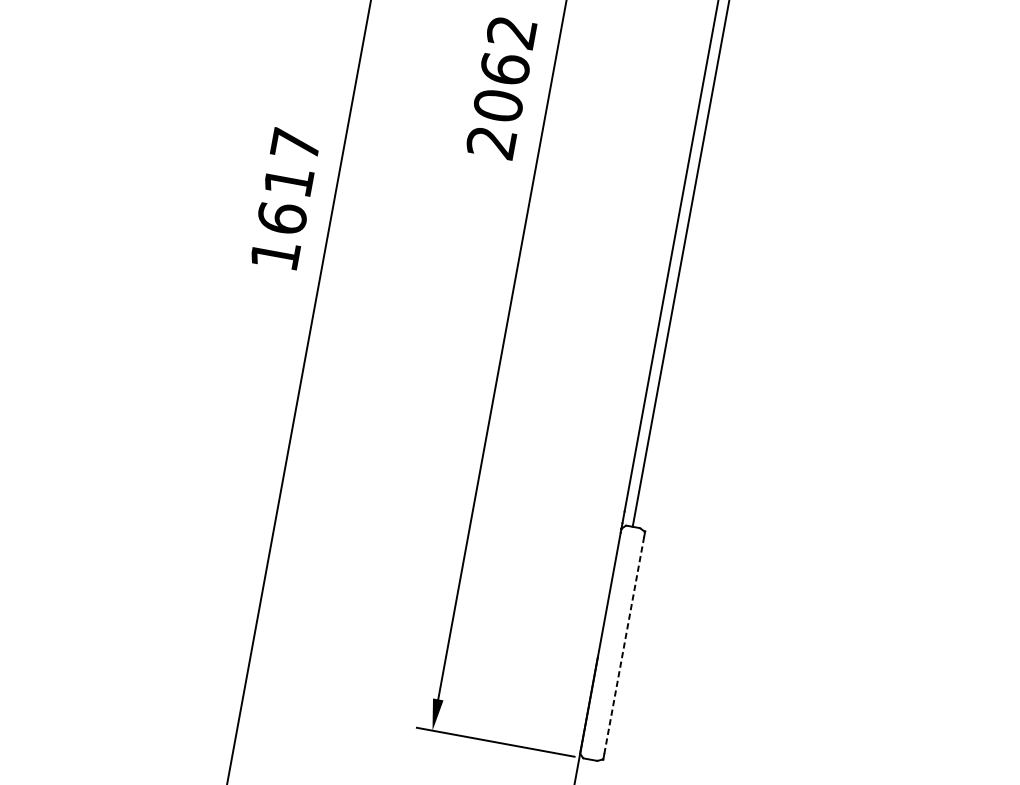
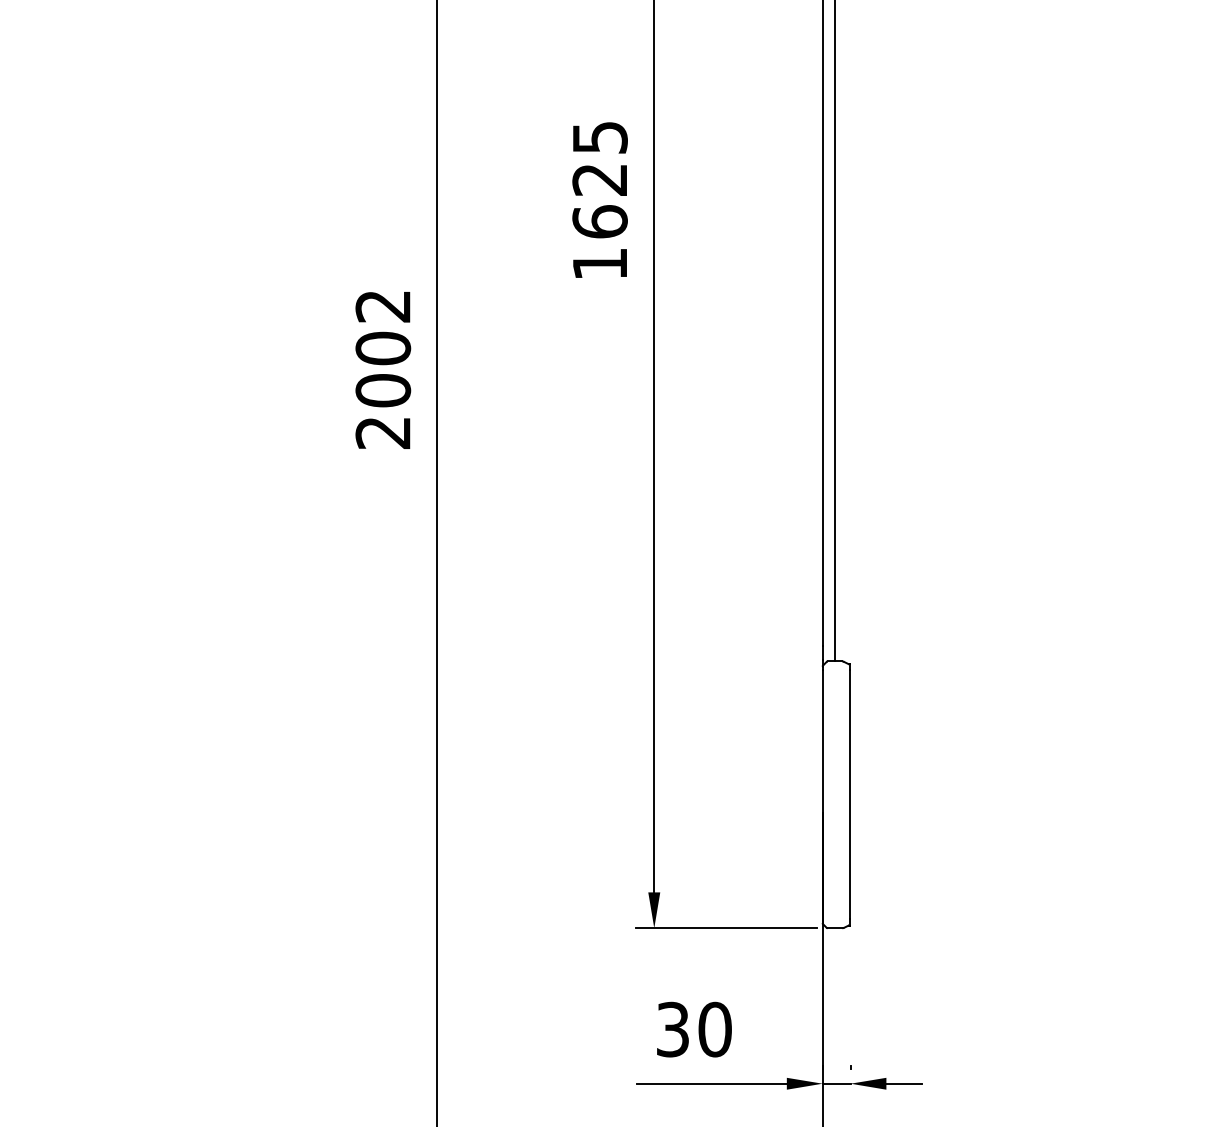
text: (501, 87) -> (599, 201), 2062 -> 1625
text: (285, 199) -> (383, 369), 1617 -> 2002
line: (624, 645) -> (849, 794), dashed -> solid

